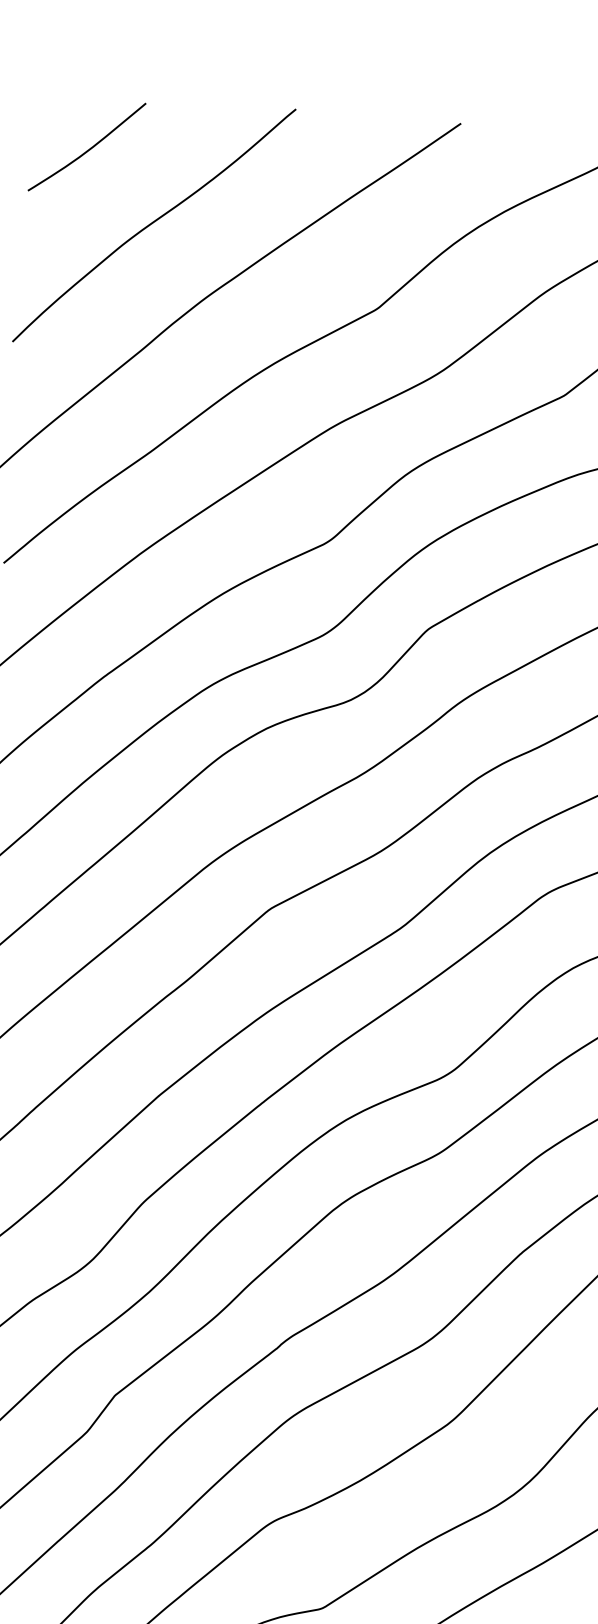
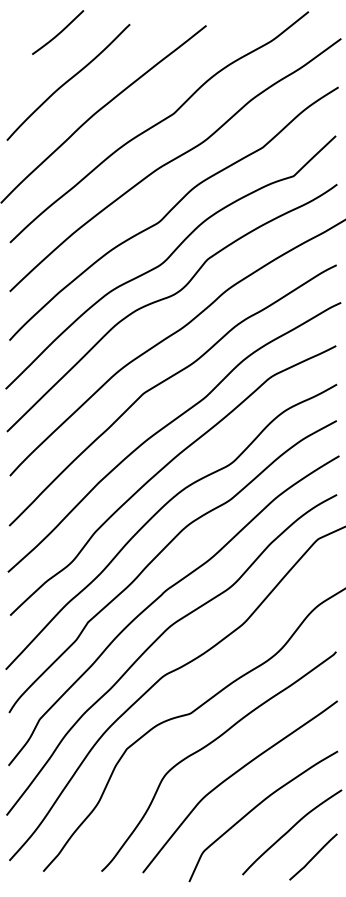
curve: (90, 147) -> (59, 32), moved

